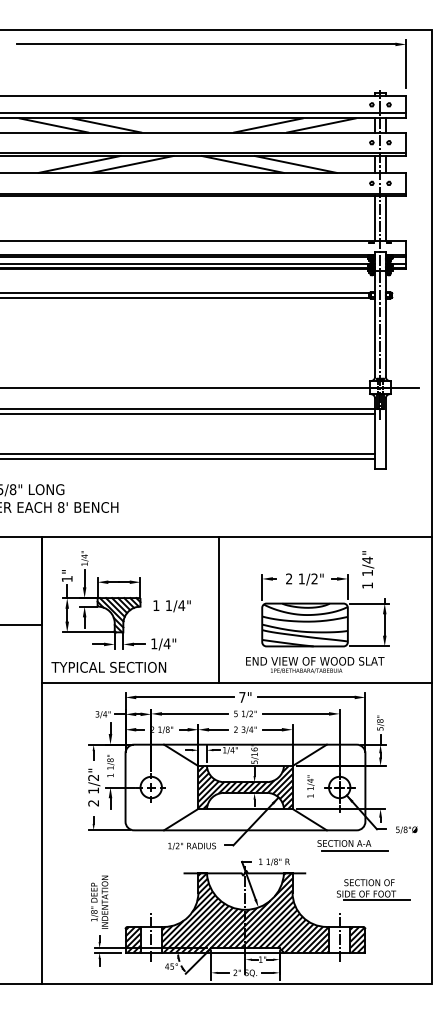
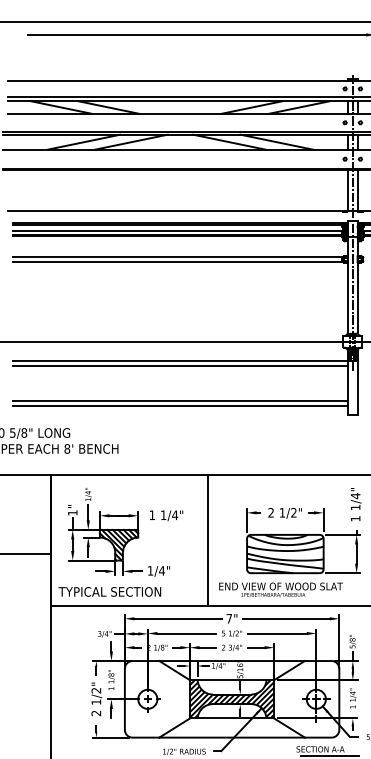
text: (368, 569) -> (356, 504), moved
text: (171, 606) -> (165, 516), moved
text: (315, 665) -> (281, 590), moved
text: (310, 786) -> (352, 698), moved

